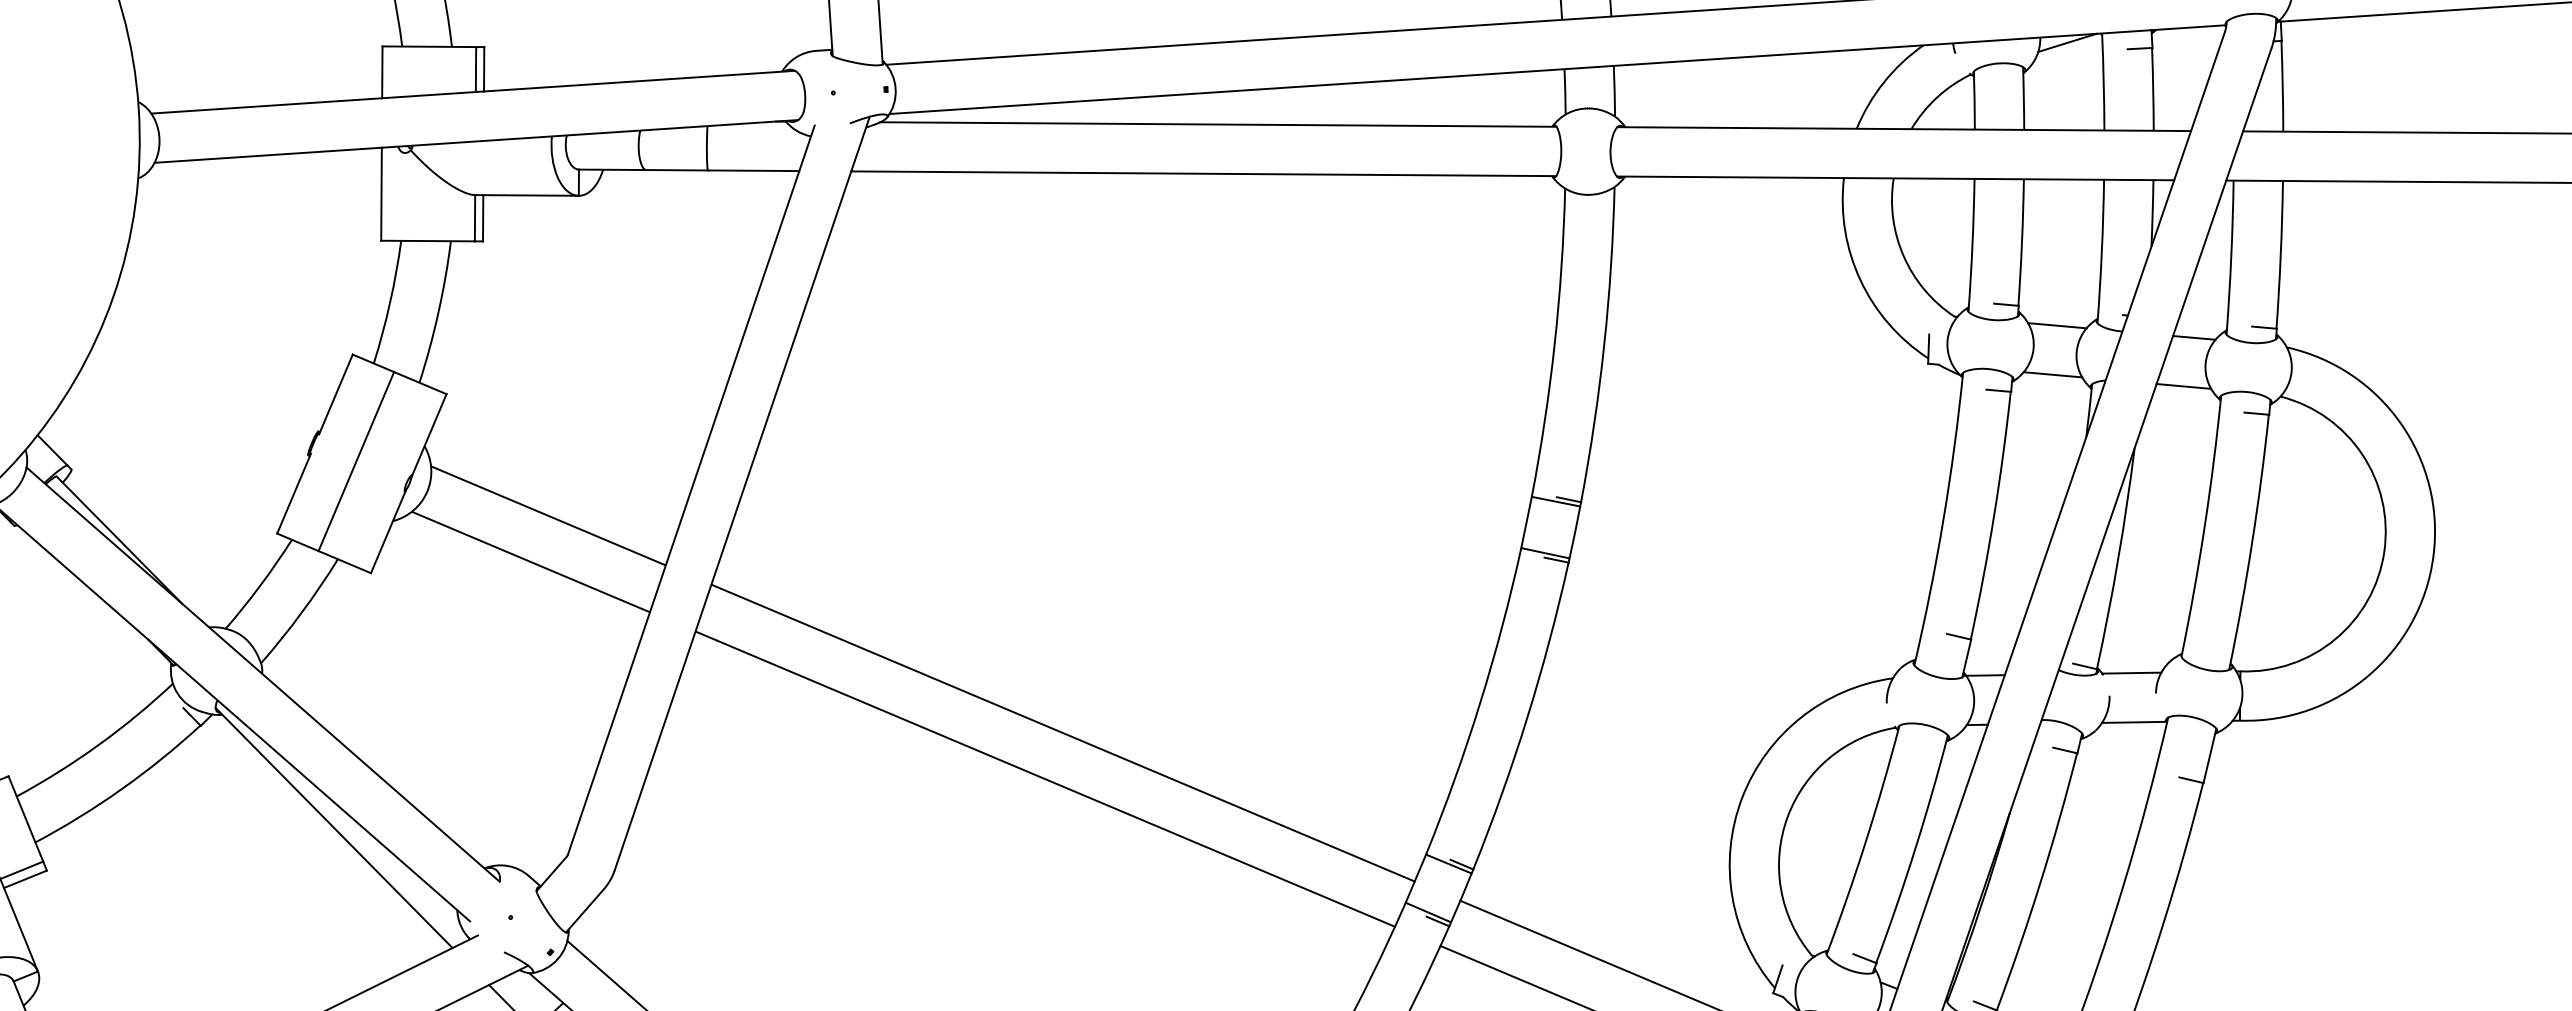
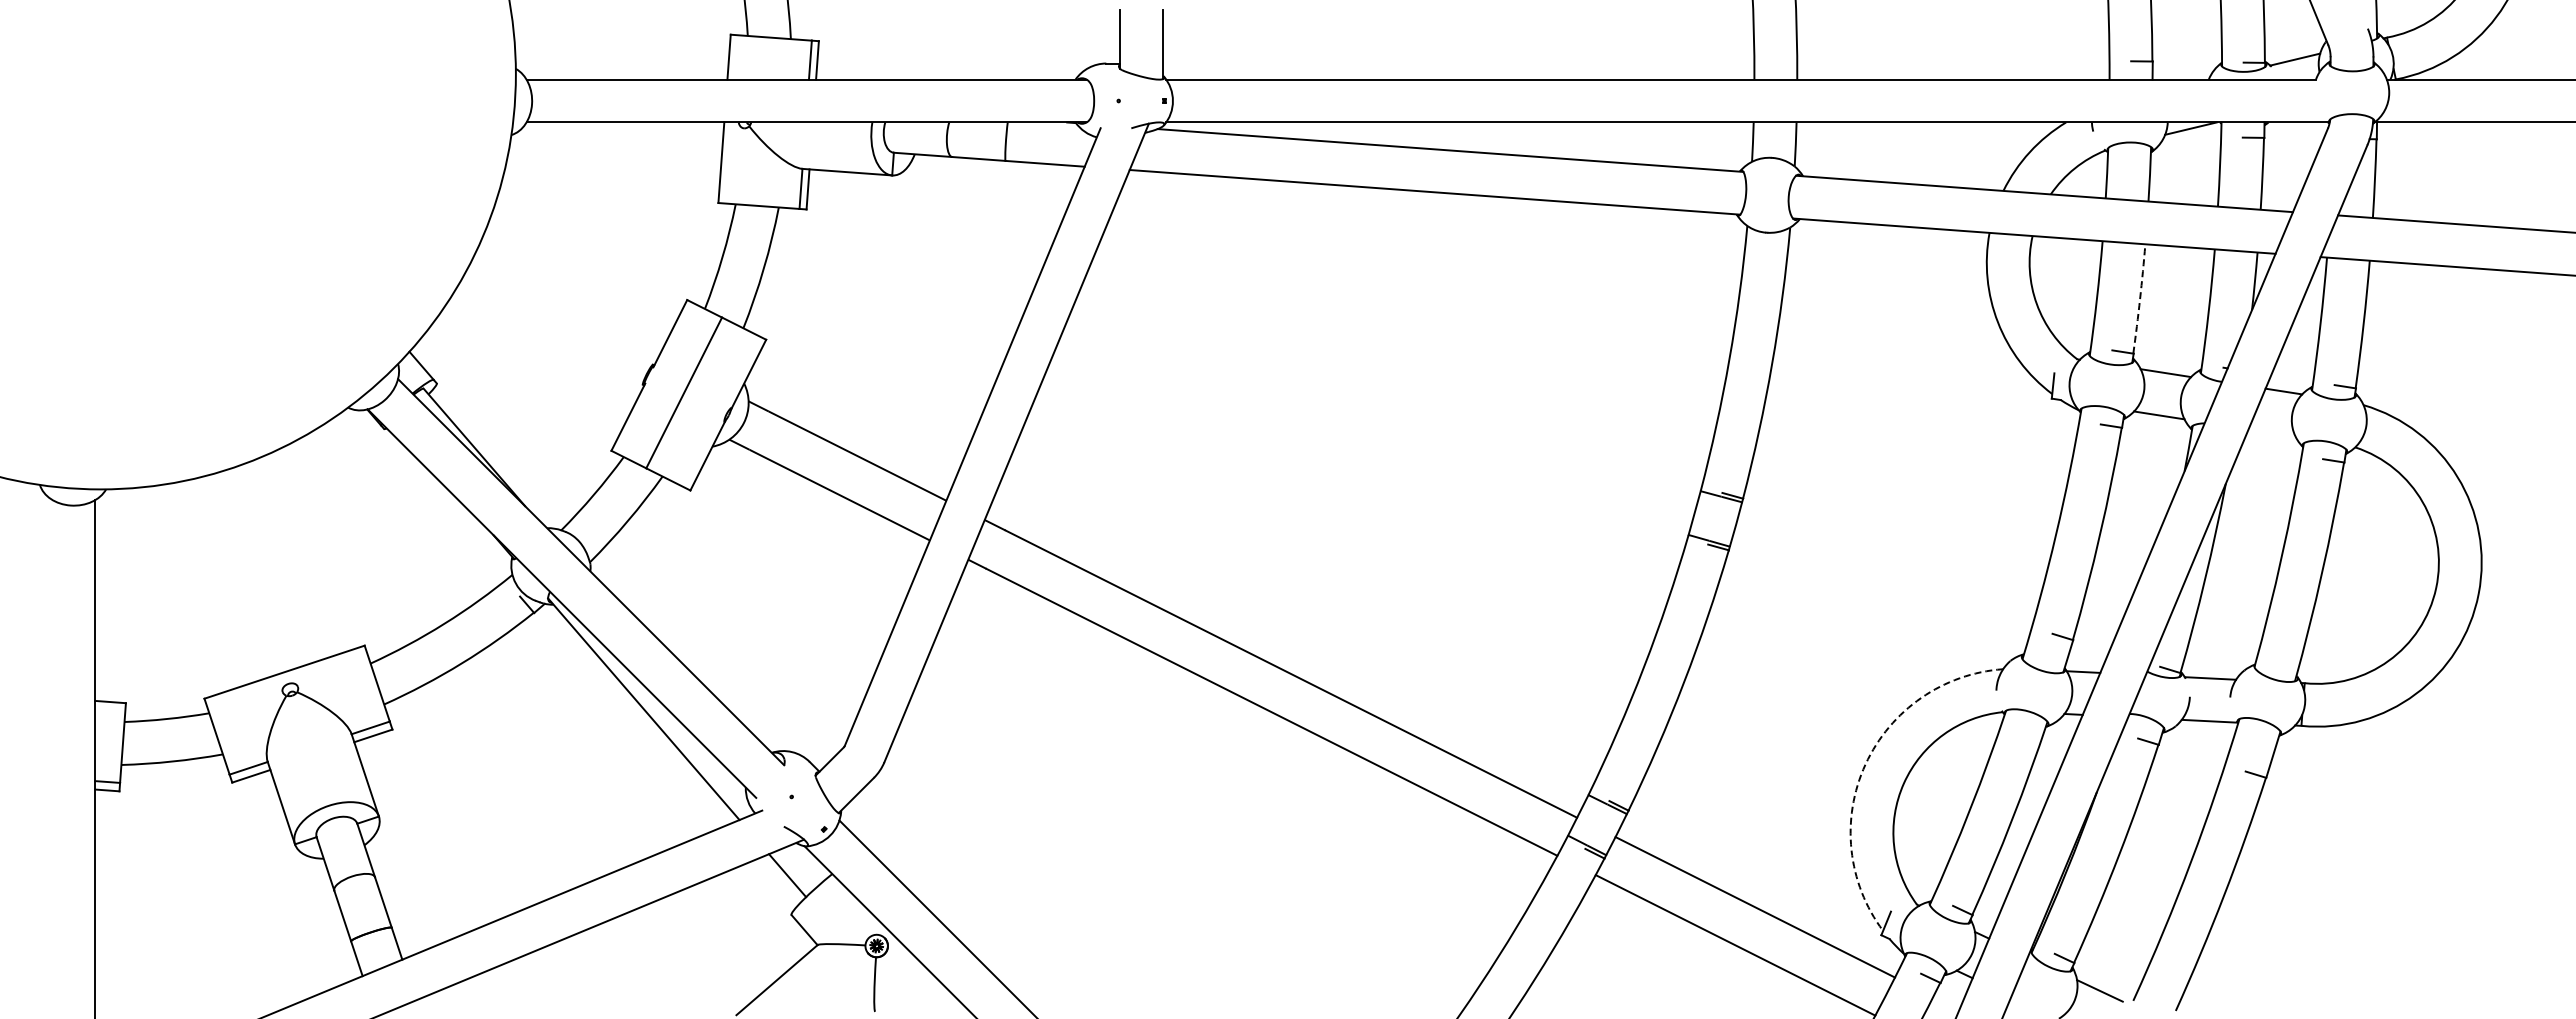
arc: (2022, 243) -> (2140, 299), solid -> dashed
line: (2183, 385) -> (2271, 432), removed
arc: (1742, 798) -> (1865, 764), solid -> dashed

